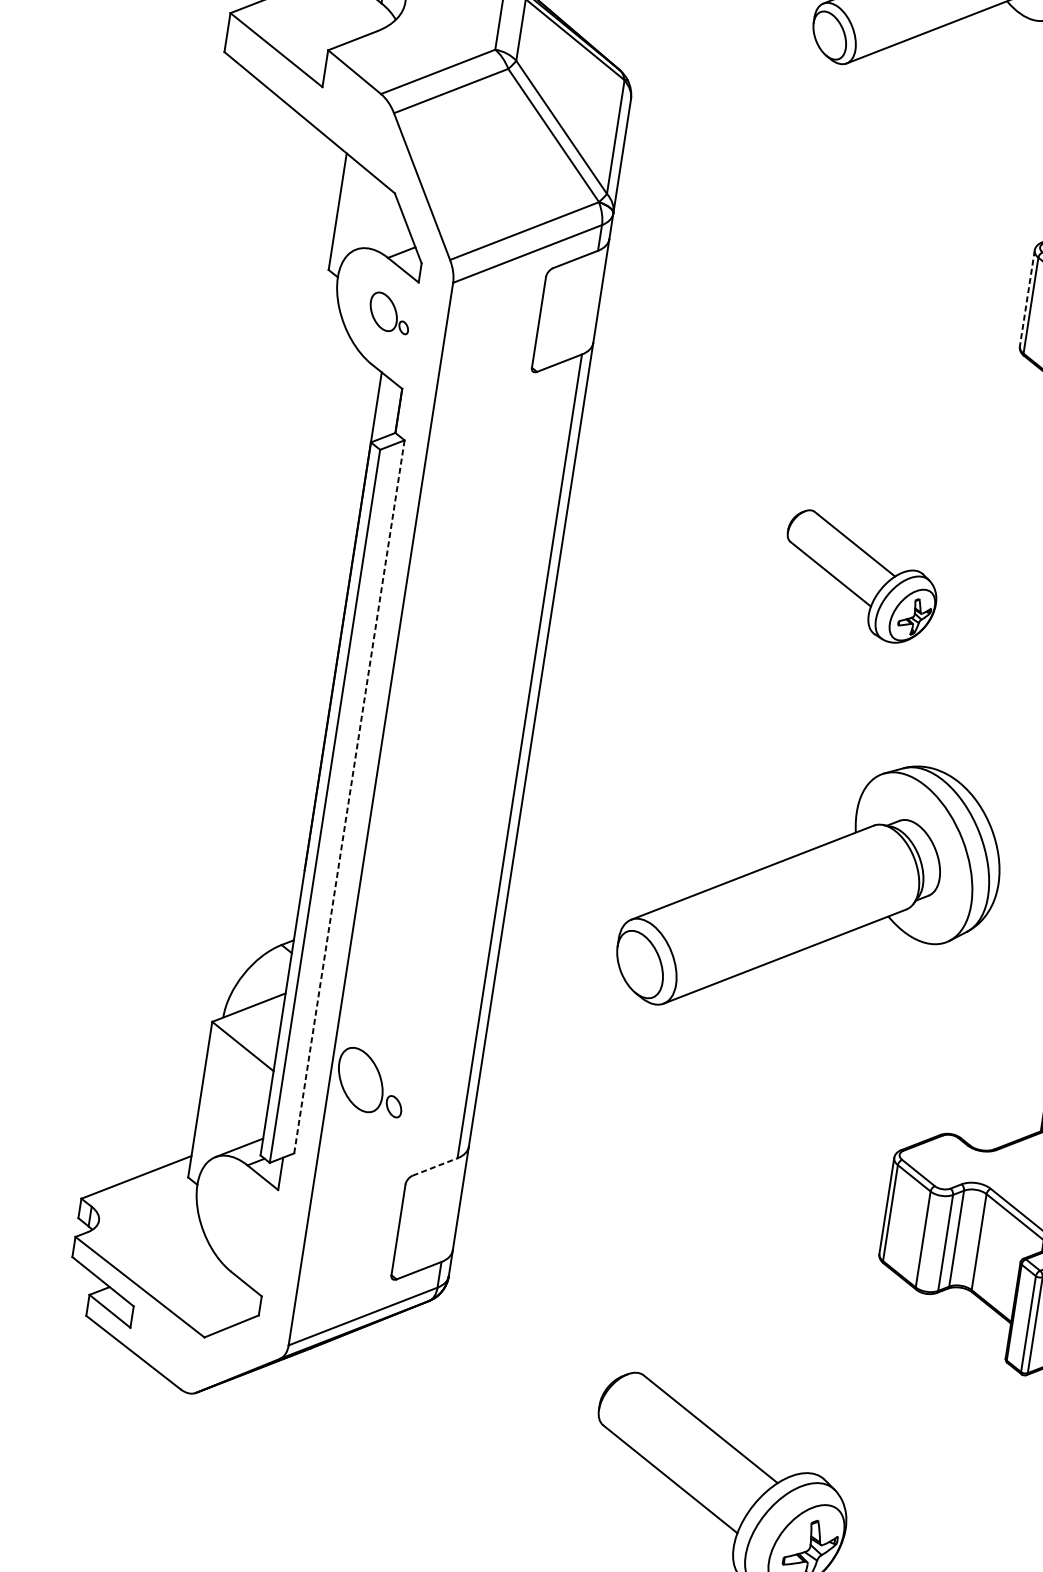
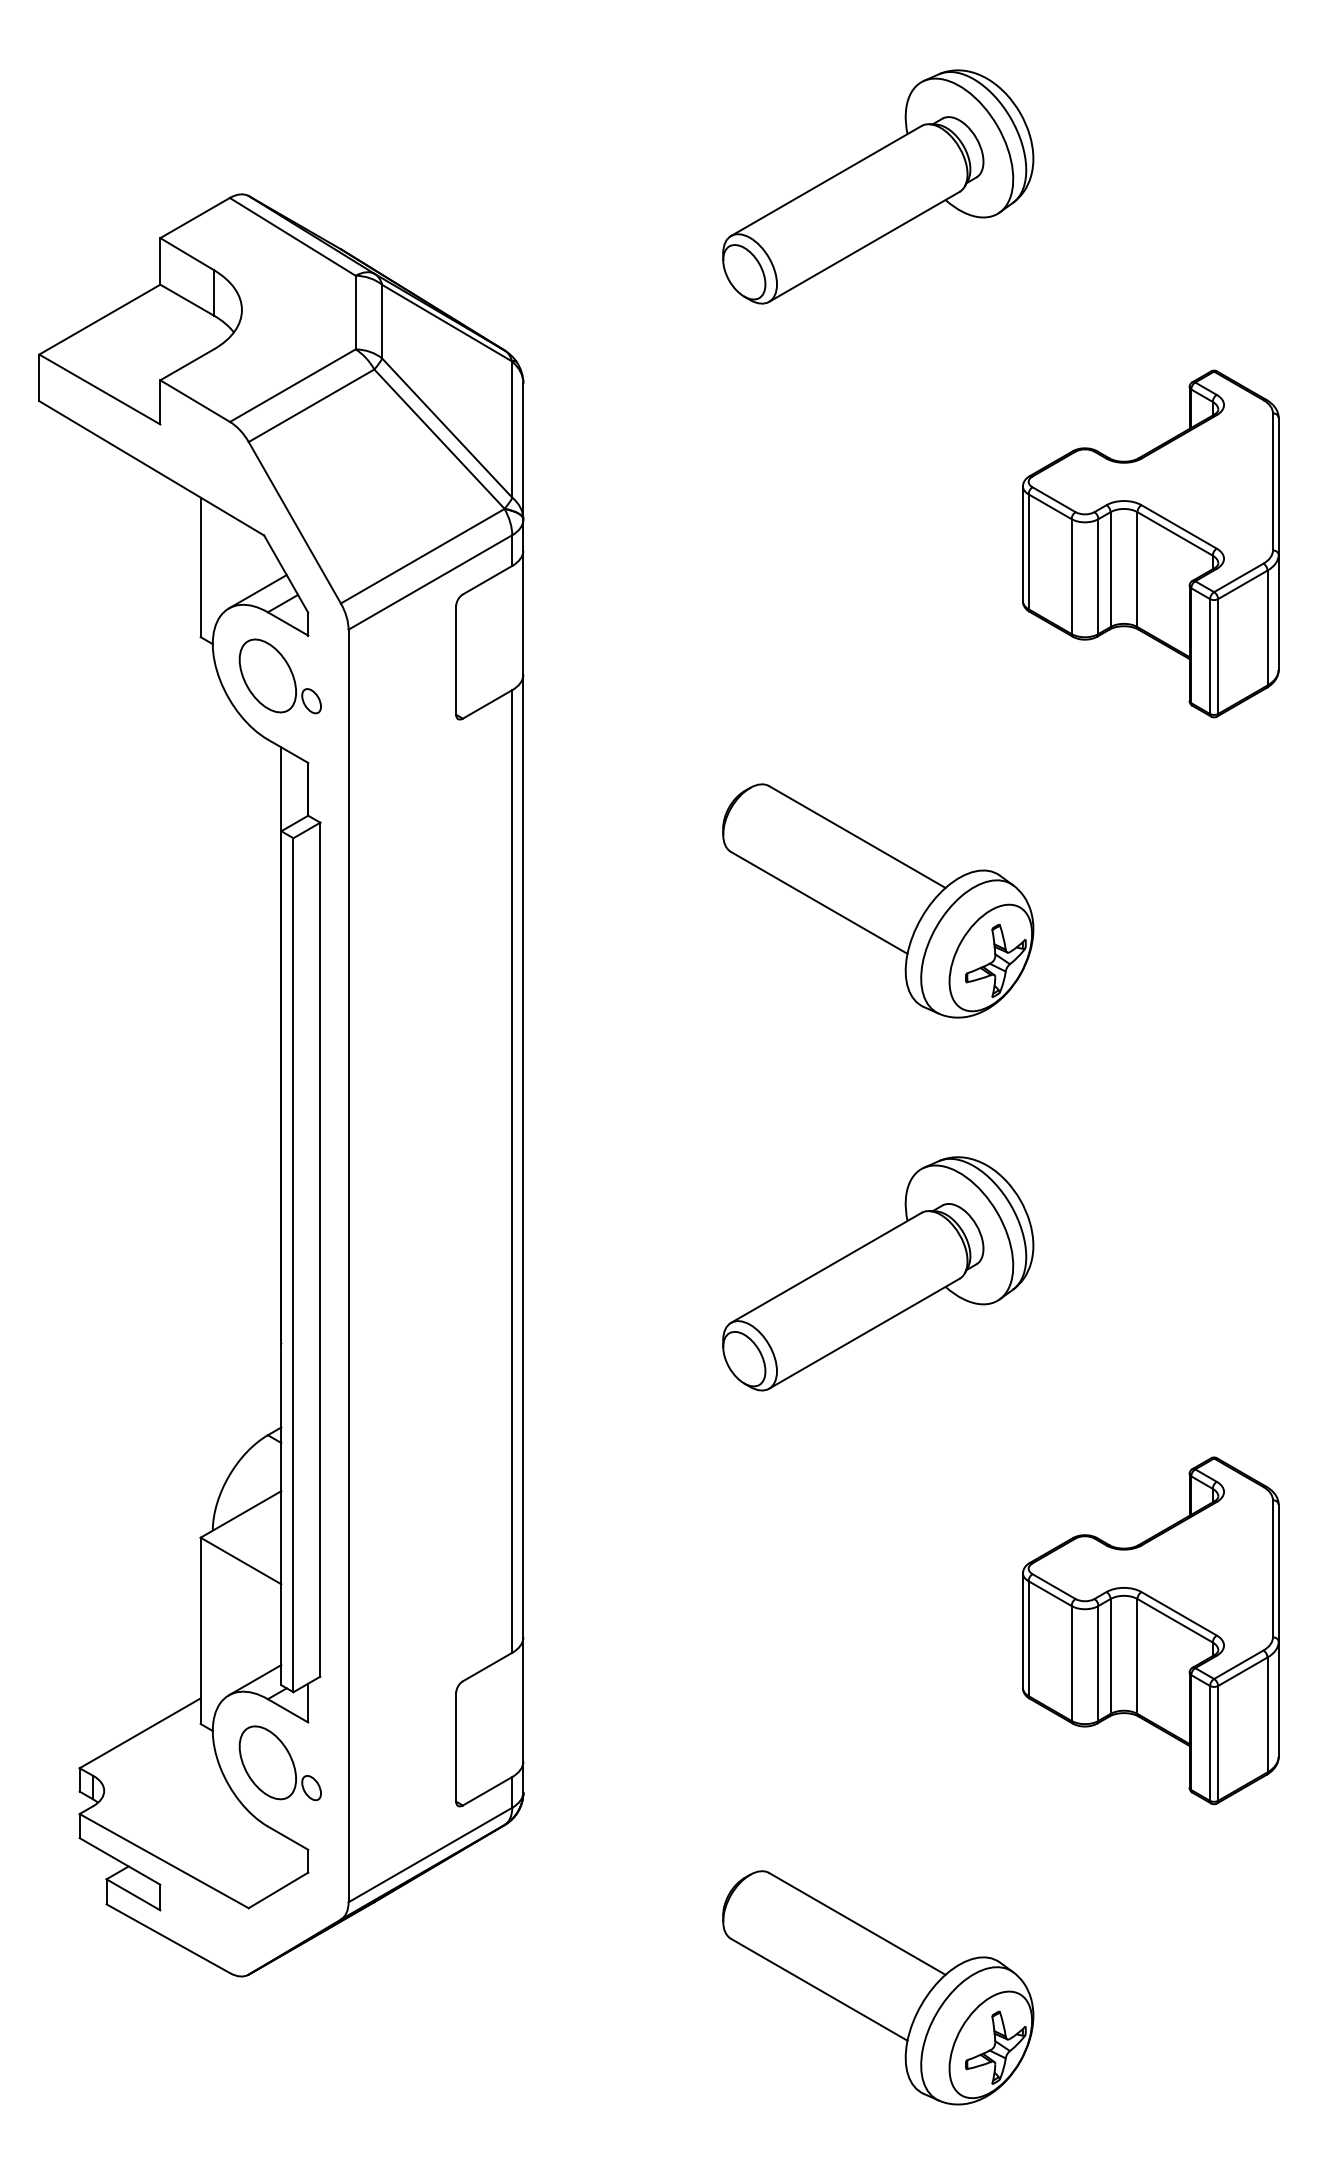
line: (382, 239) -> (257, 591), added
line: (1026, 298) -> (1022, 544), dashed -> solid
part: (389, 312) -> (279, 676), size x1.67
part: (860, 577) -> (878, 900), size x1.67
line: (349, 796) -> (320, 1249), dashed -> solid
part: (812, 888) -> (878, 1273), size x0.71
part: (370, 1082) -> (279, 1763), moved
line: (434, 1167) -> (487, 1667), dashed -> solid

